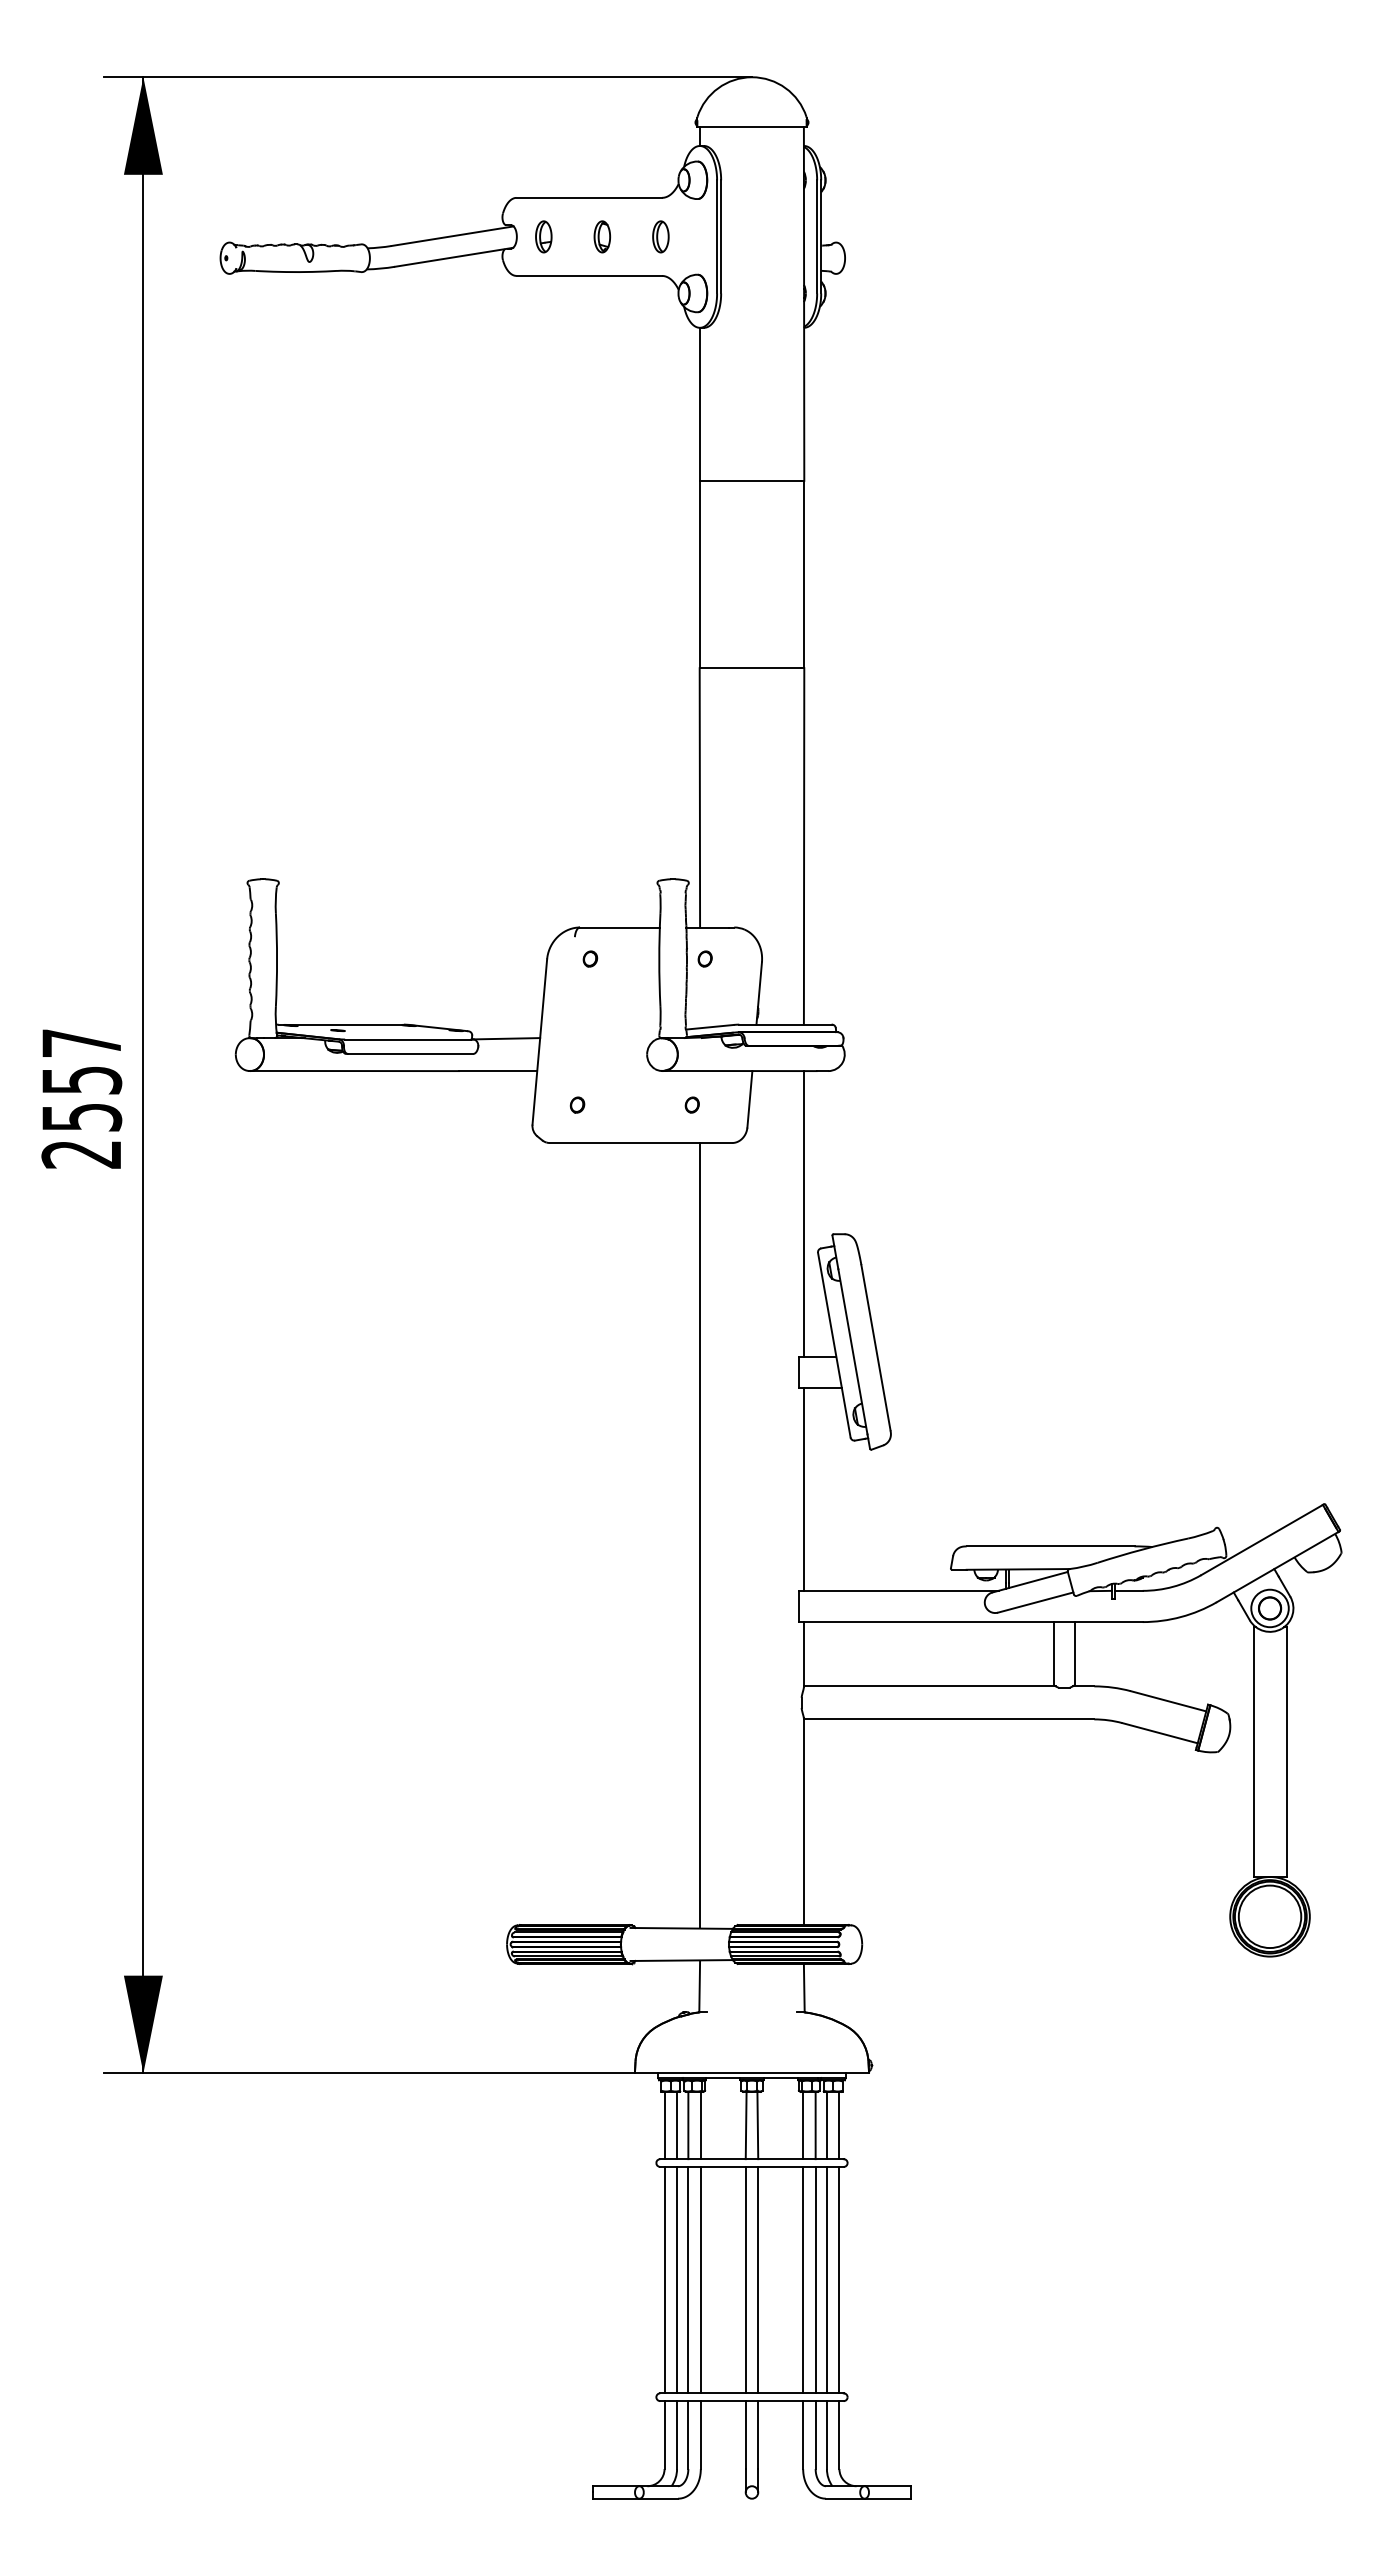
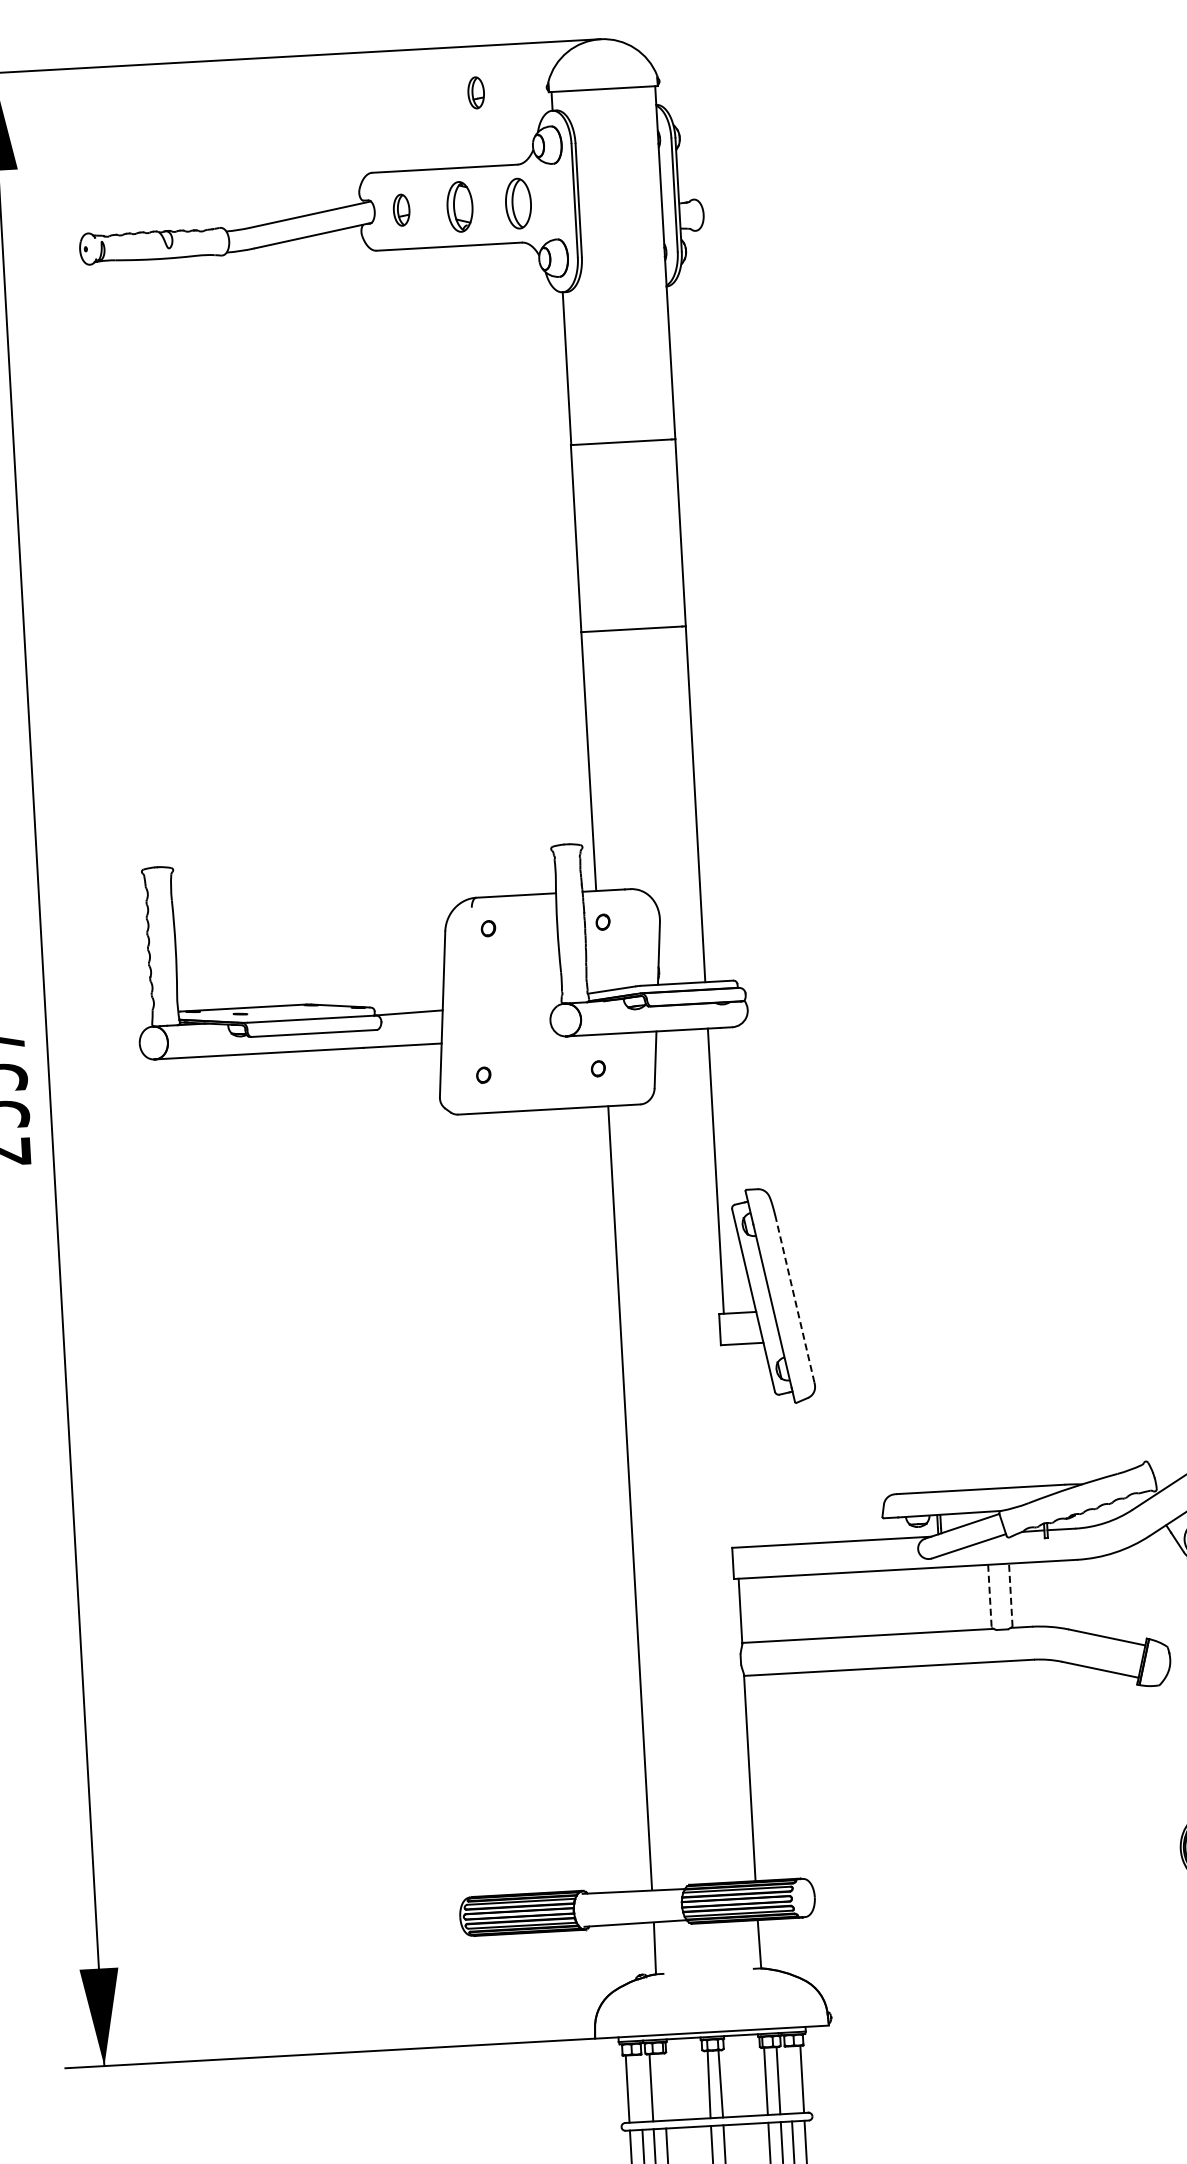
part: (624, 123) -> (475, 92), added
part: (602, 236) -> (460, 206), size x1.6
part: (660, 236) -> (518, 203), size x1.6
line: (875, 1347) -> (794, 1300), solid -> dashed
line: (803, 1488) -> (730, 1445), removed
line: (1053, 1653) -> (989, 1596), solid -> dashed
line: (1074, 1653) -> (1010, 1595), solid -> dashed
line: (677, 2125) -> (640, 2088), removed
line: (700, 2125) -> (663, 2087), removed
line: (826, 2125) -> (789, 2080), removed

